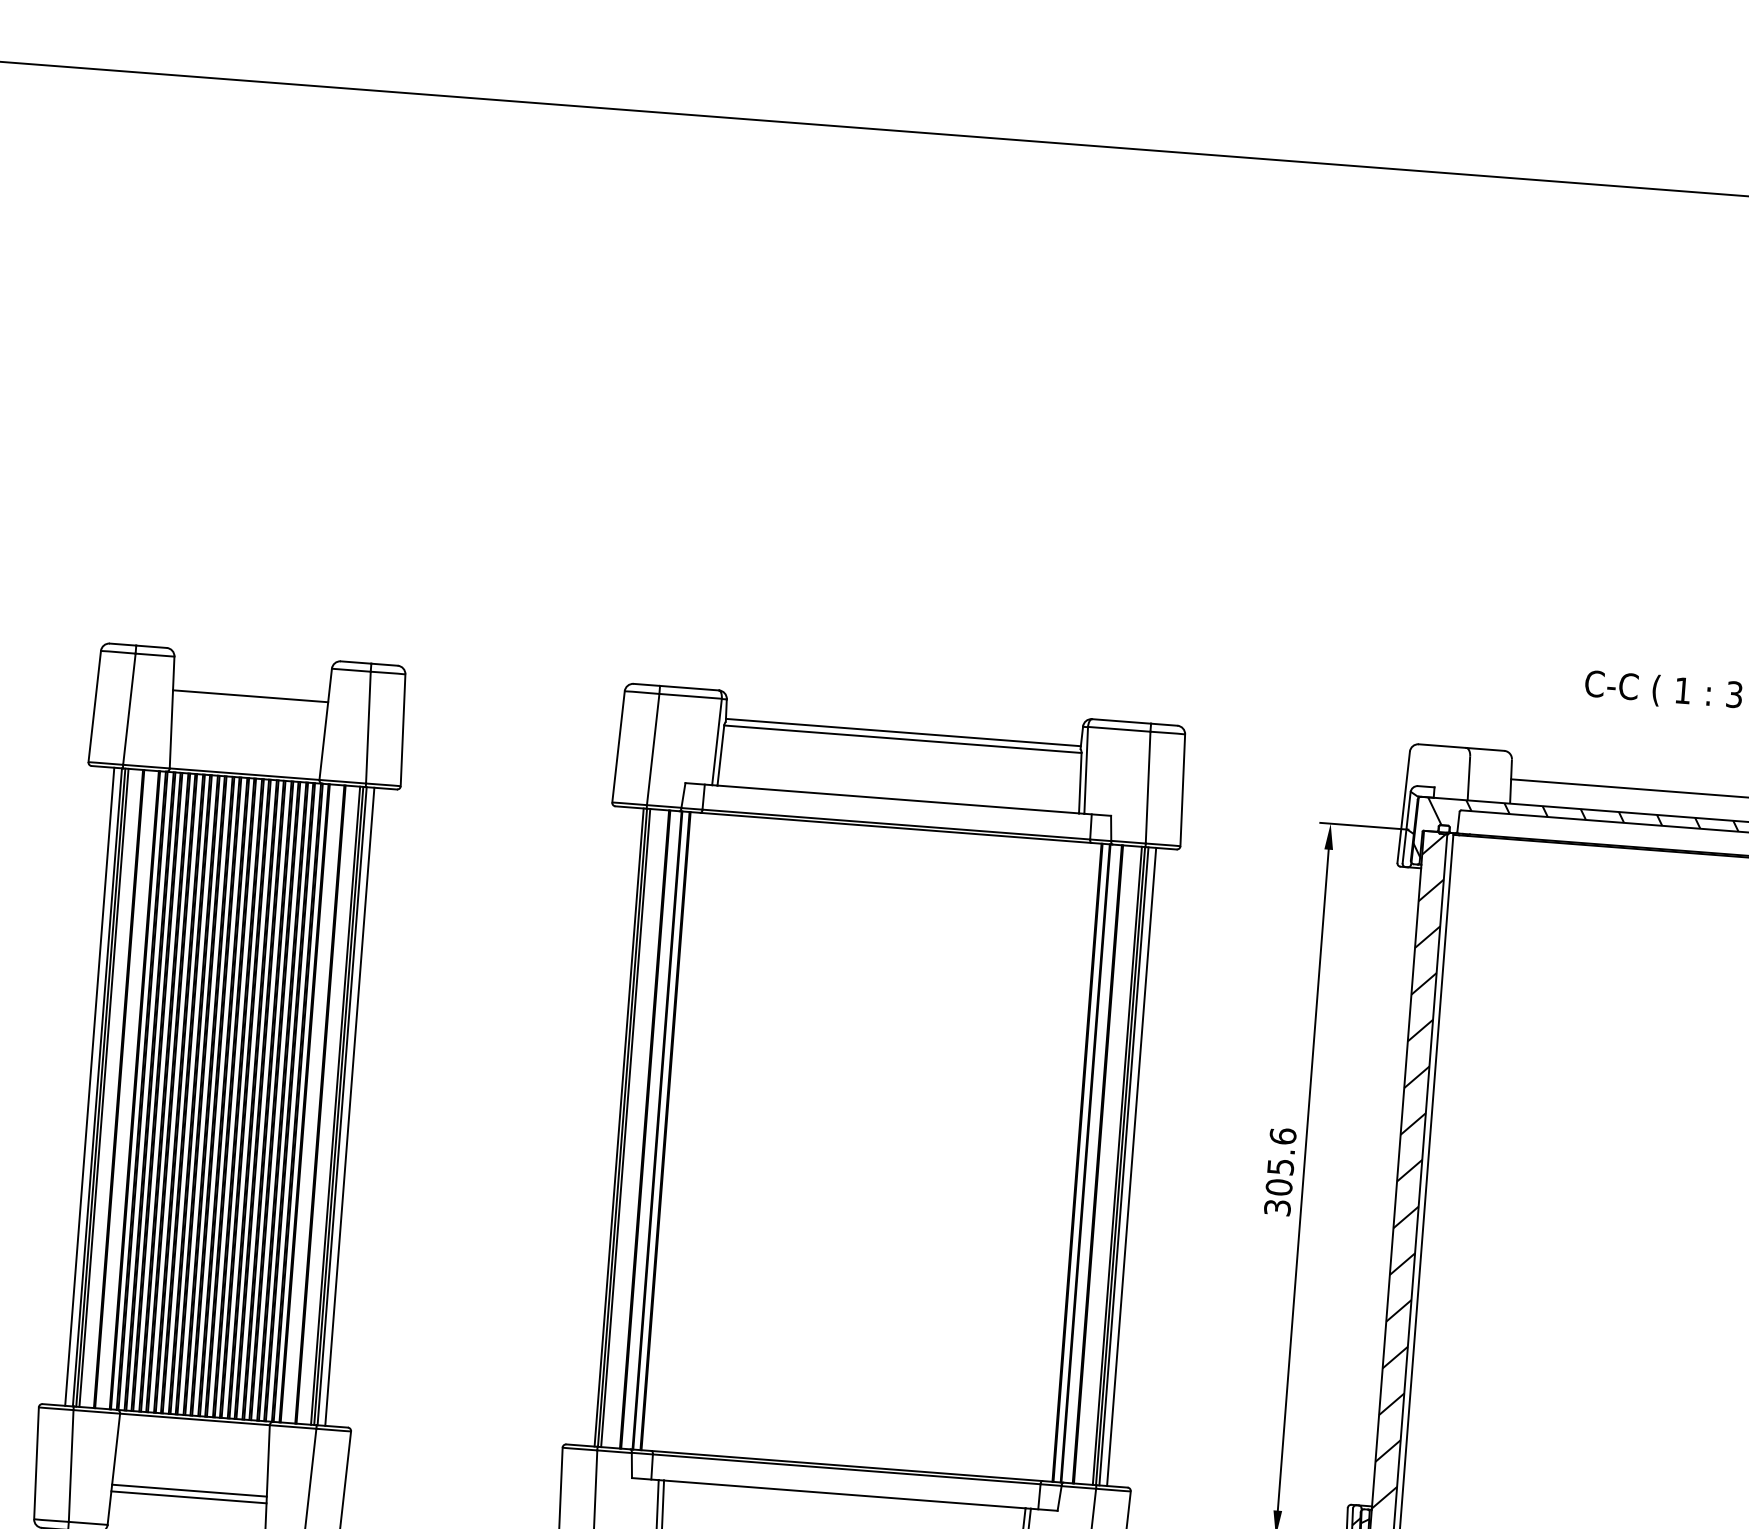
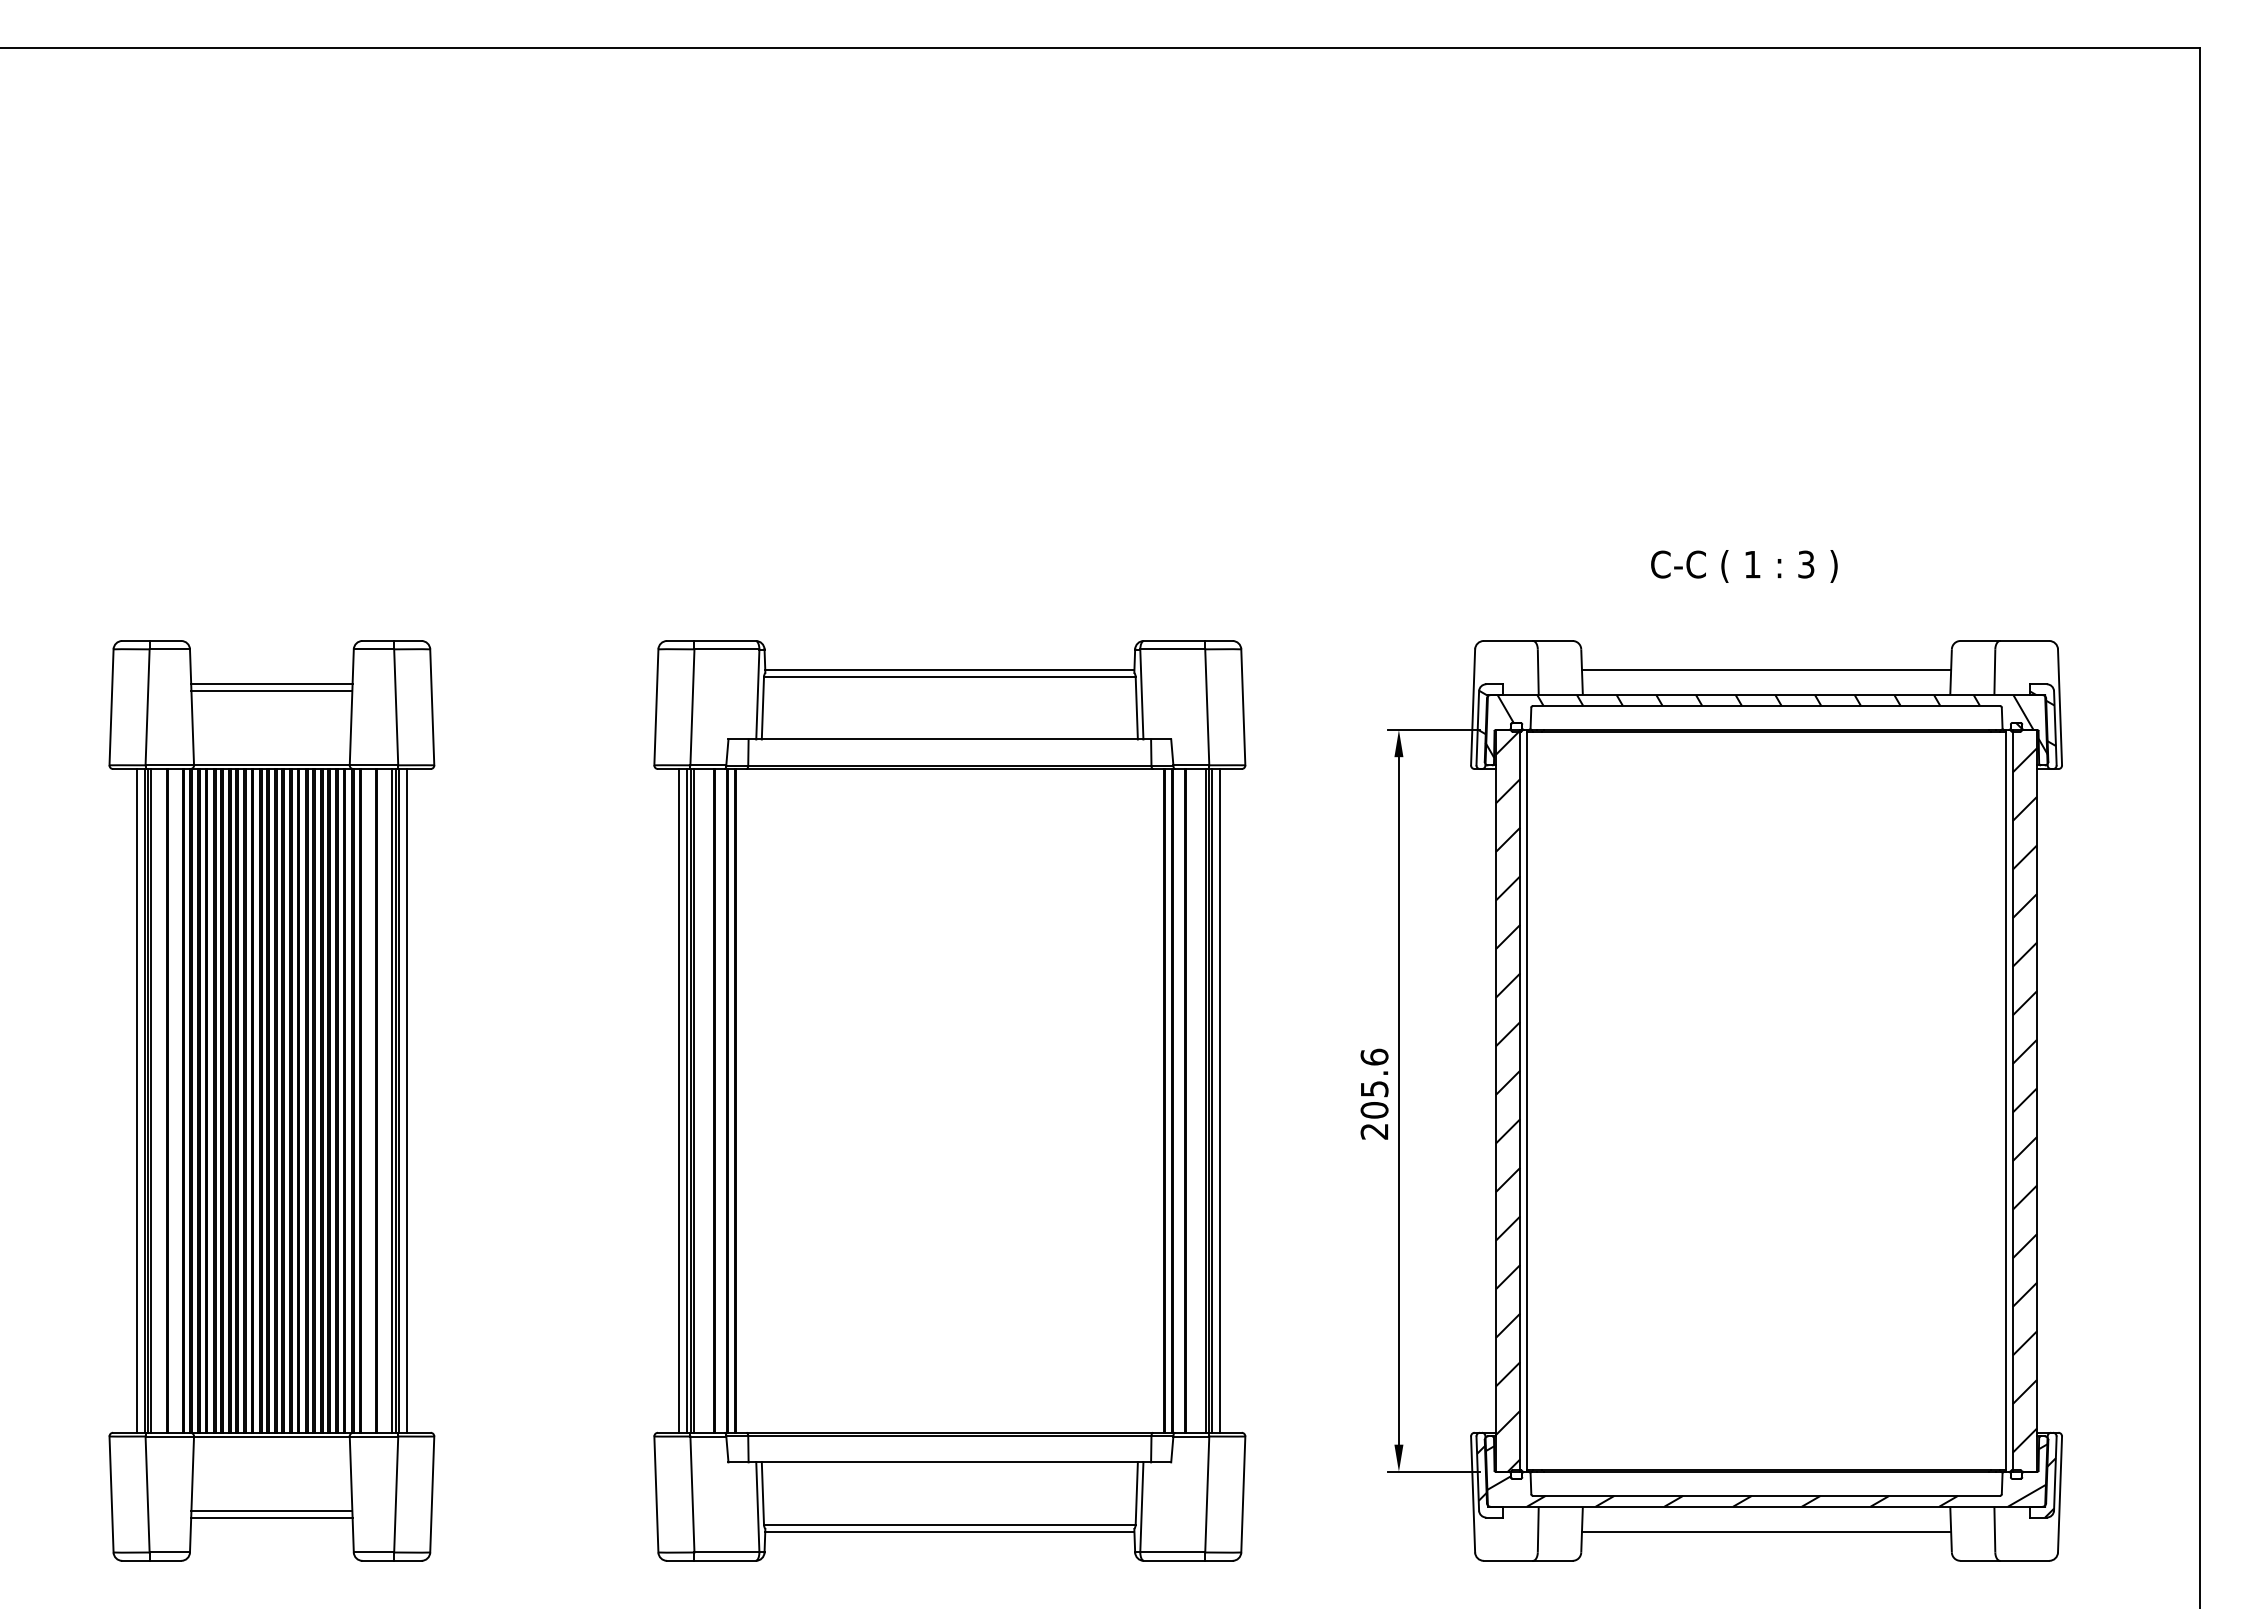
line: (249, 703) -> (271, 691), added
line: (611, 1126) -> (679, 1100), added
text: (1277, 1207) -> (1374, 1131), 305.6 -> 205.6

